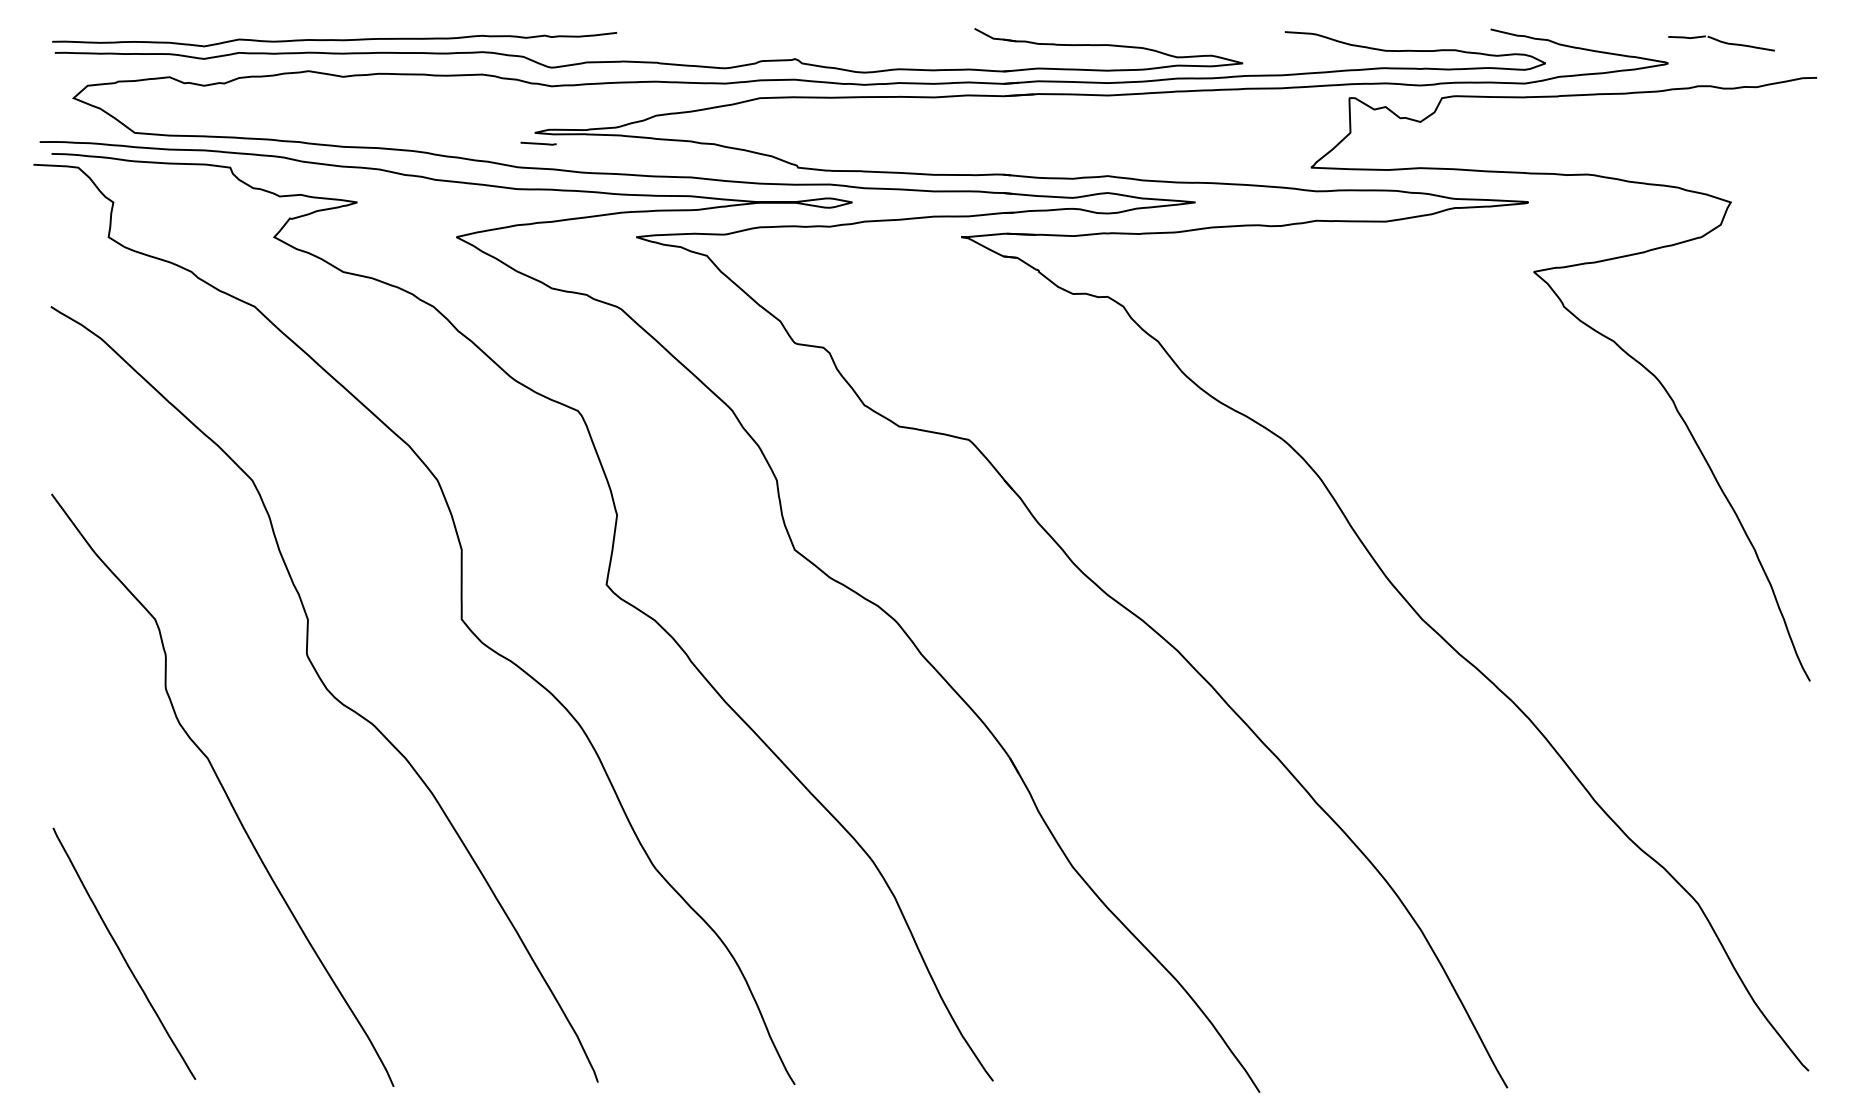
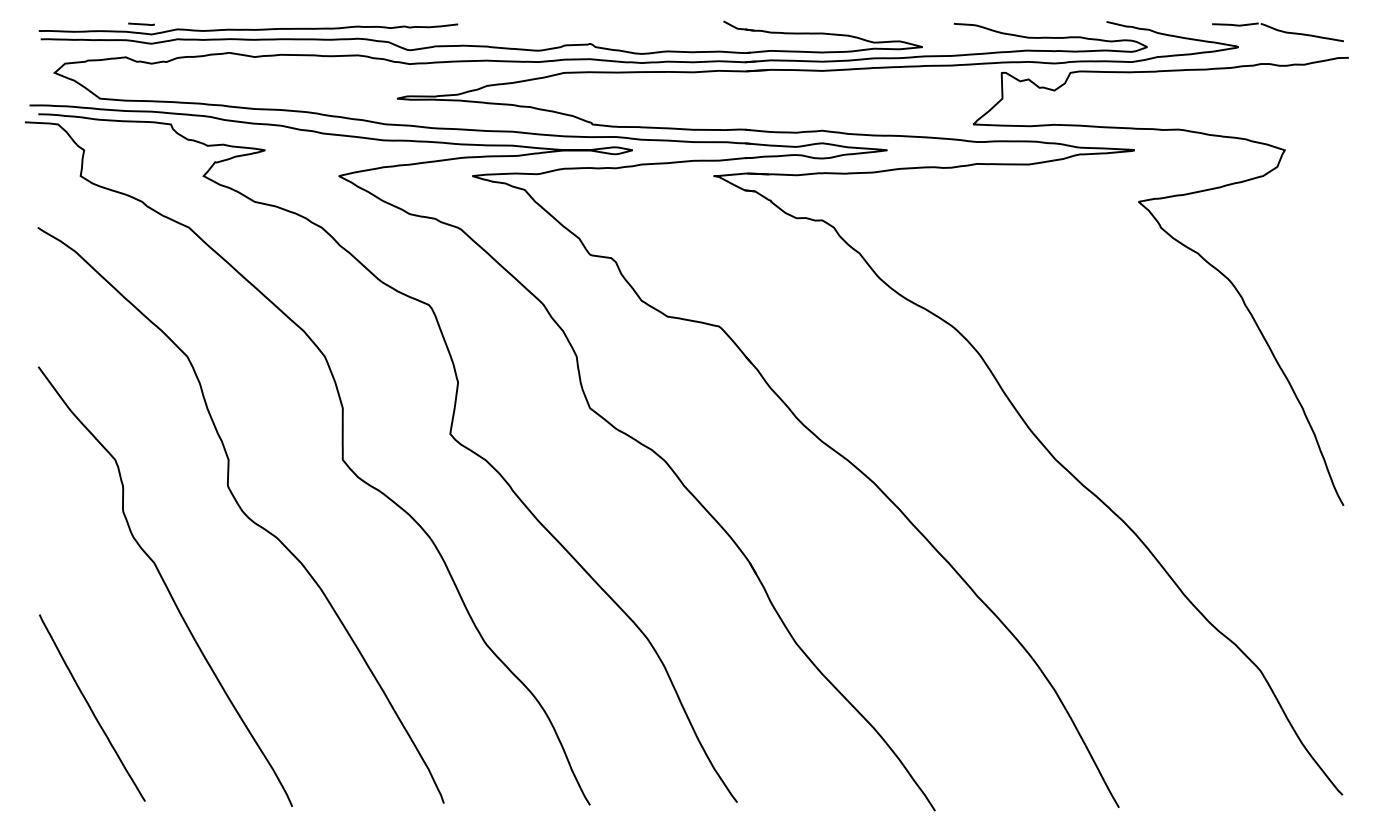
part: (1721, 43) -> (1277, 32), size x1.67
line: (538, 143) -> (141, 24), moved

